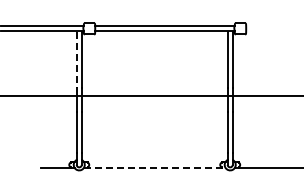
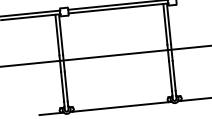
line: (76, 60) -> (57, 35), dashed -> solid
line: (155, 168) -> (121, 107), dashed -> solid

